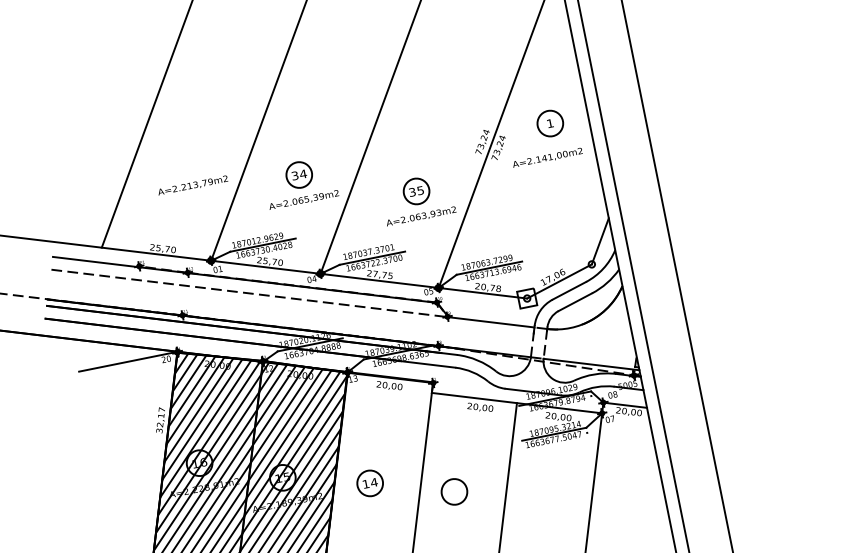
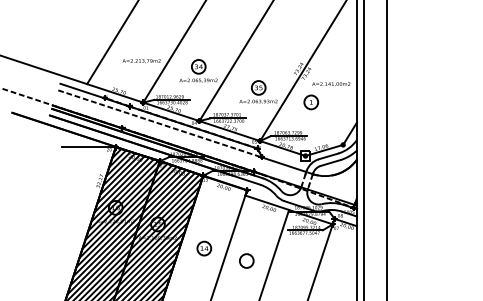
part: (550, 123) -> (311, 102), moved
part: (370, 483) -> (204, 248), moved
circle: (453, 491) -> (246, 260), moved

